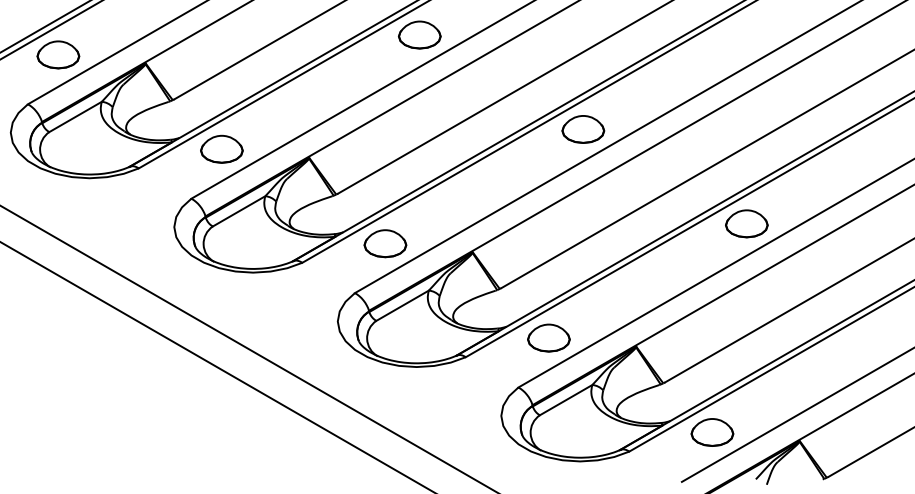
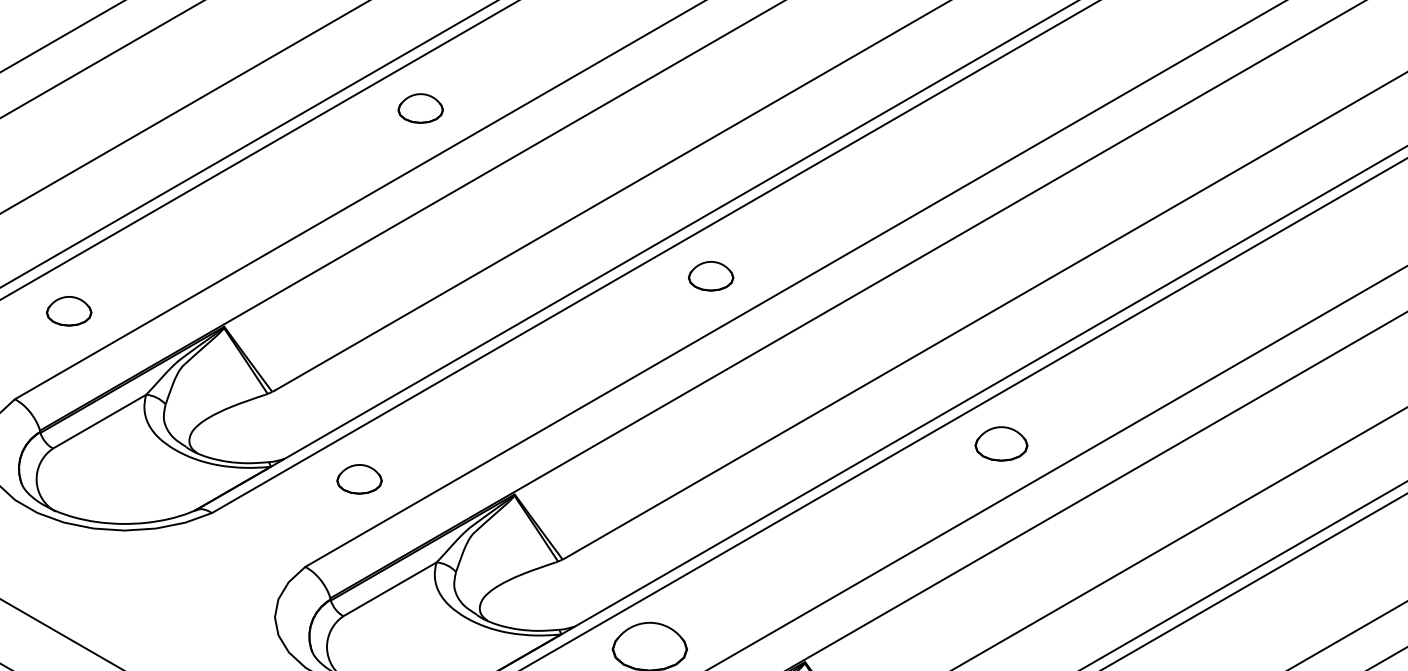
part: (419, 34) -> (420, 107), size x0.6
part: (583, 129) -> (711, 276), size x0.6
part: (221, 148) -> (68, 310), size x0.6
part: (746, 223) -> (1000, 443), size x0.7
part: (385, 243) -> (359, 478), size x0.6

